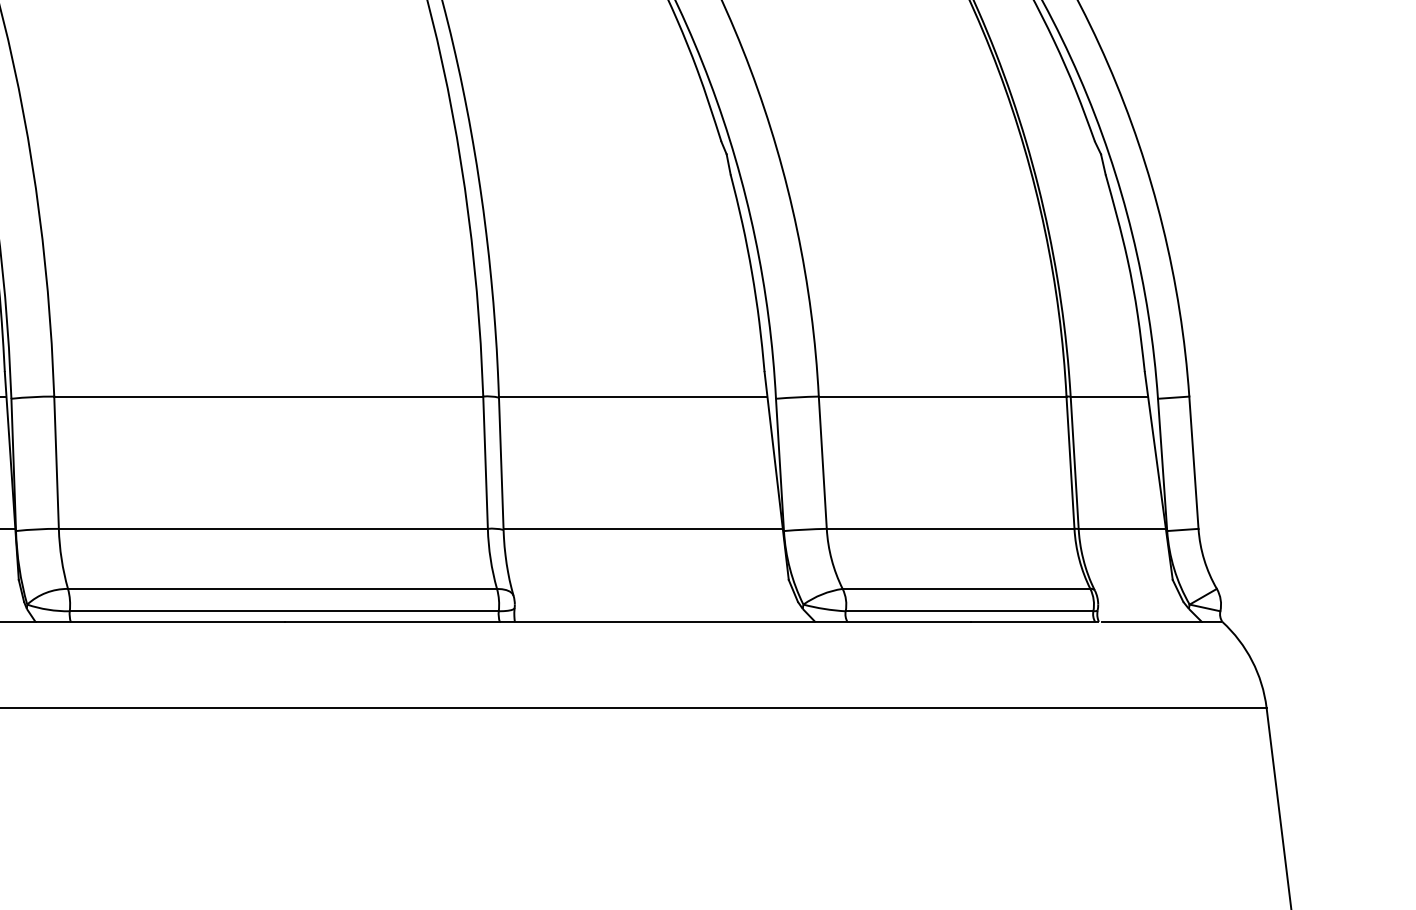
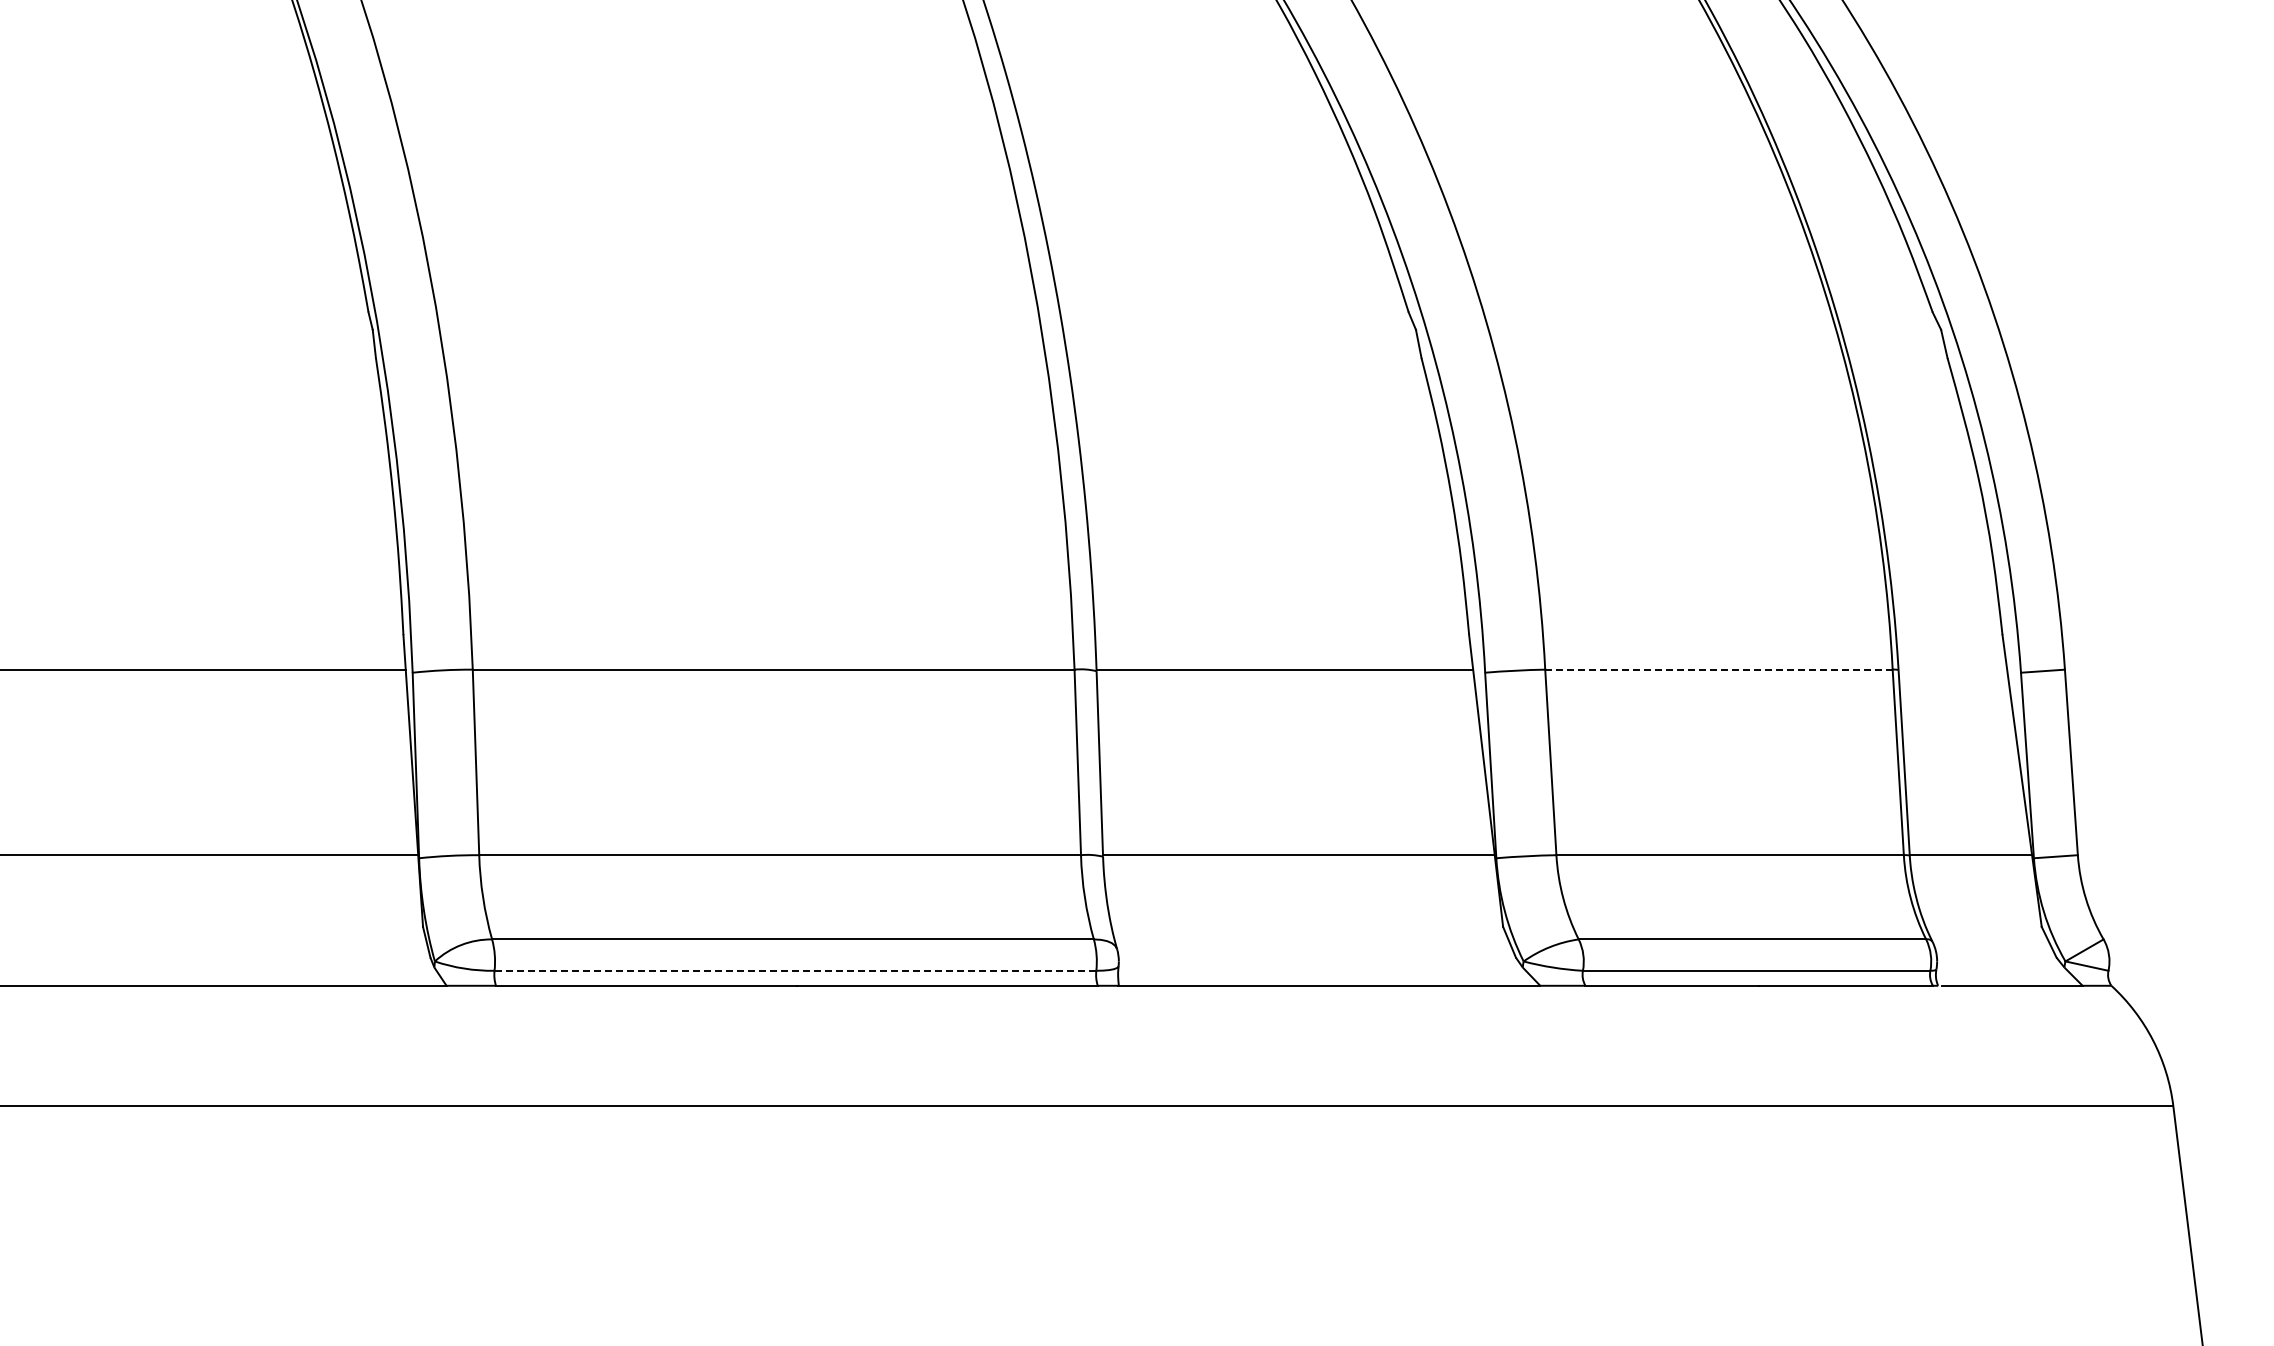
line: (942, 396) -> (1718, 669), solid -> dashed
line: (1109, 396) -> (1953, 669), removed
line: (284, 611) -> (795, 970), solid -> dashed

